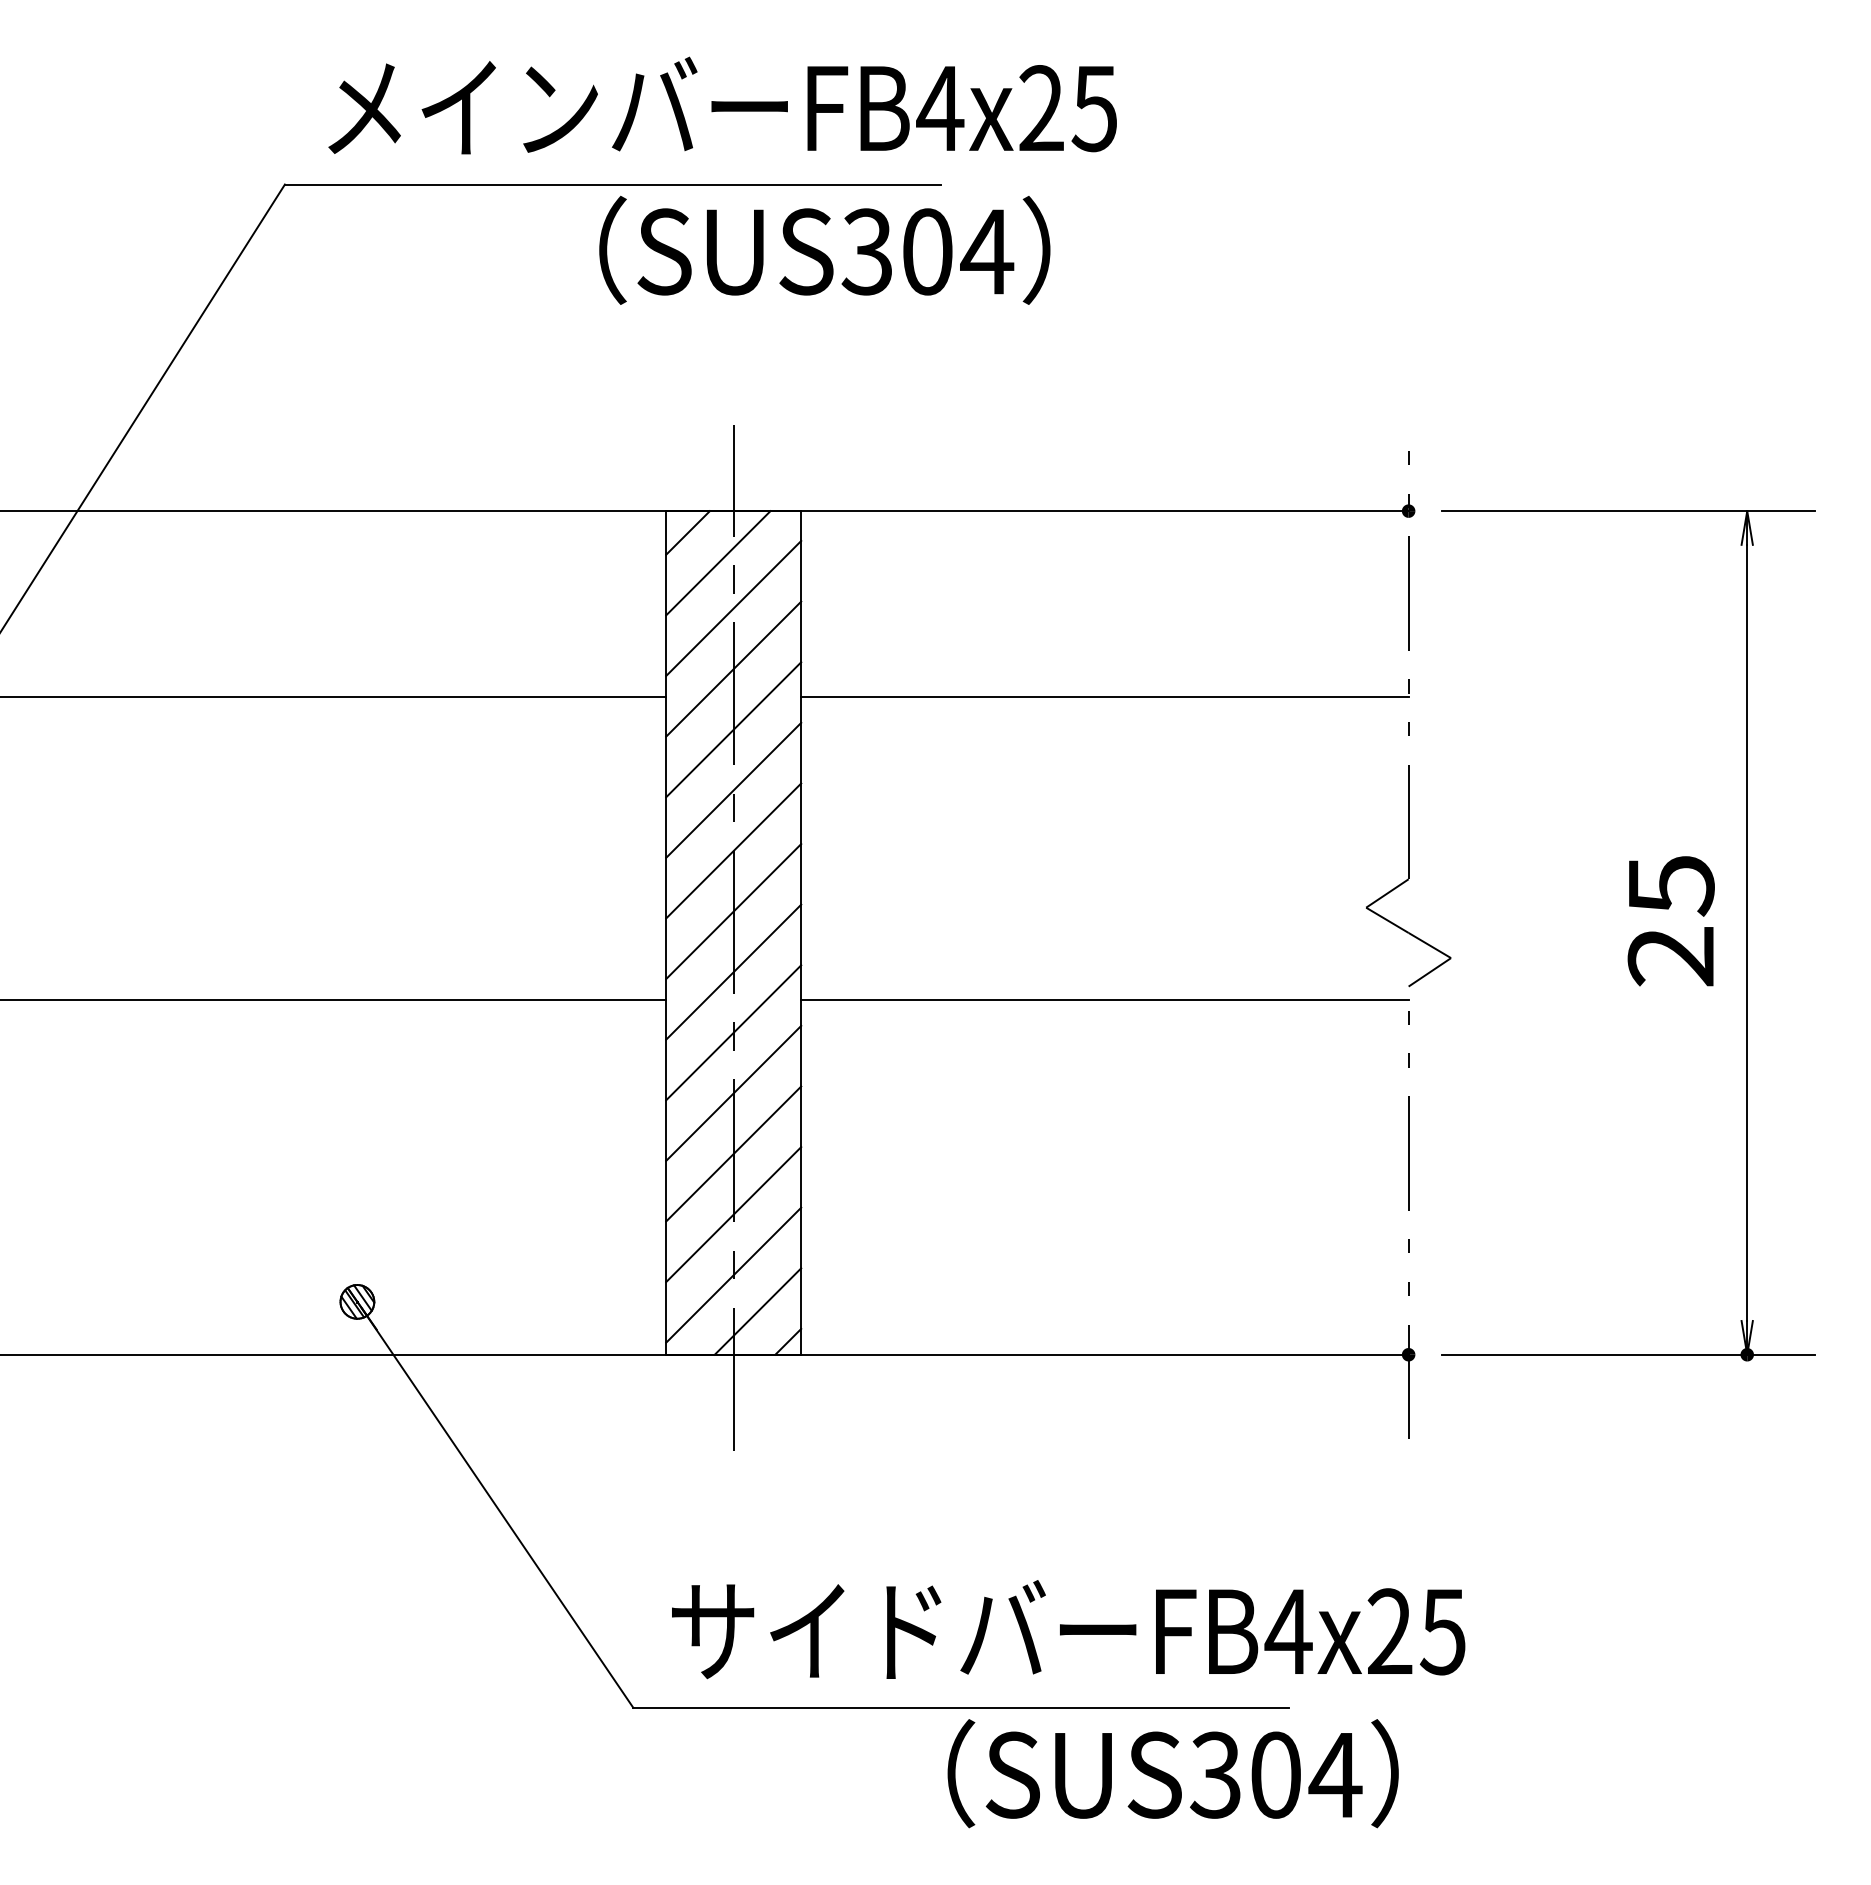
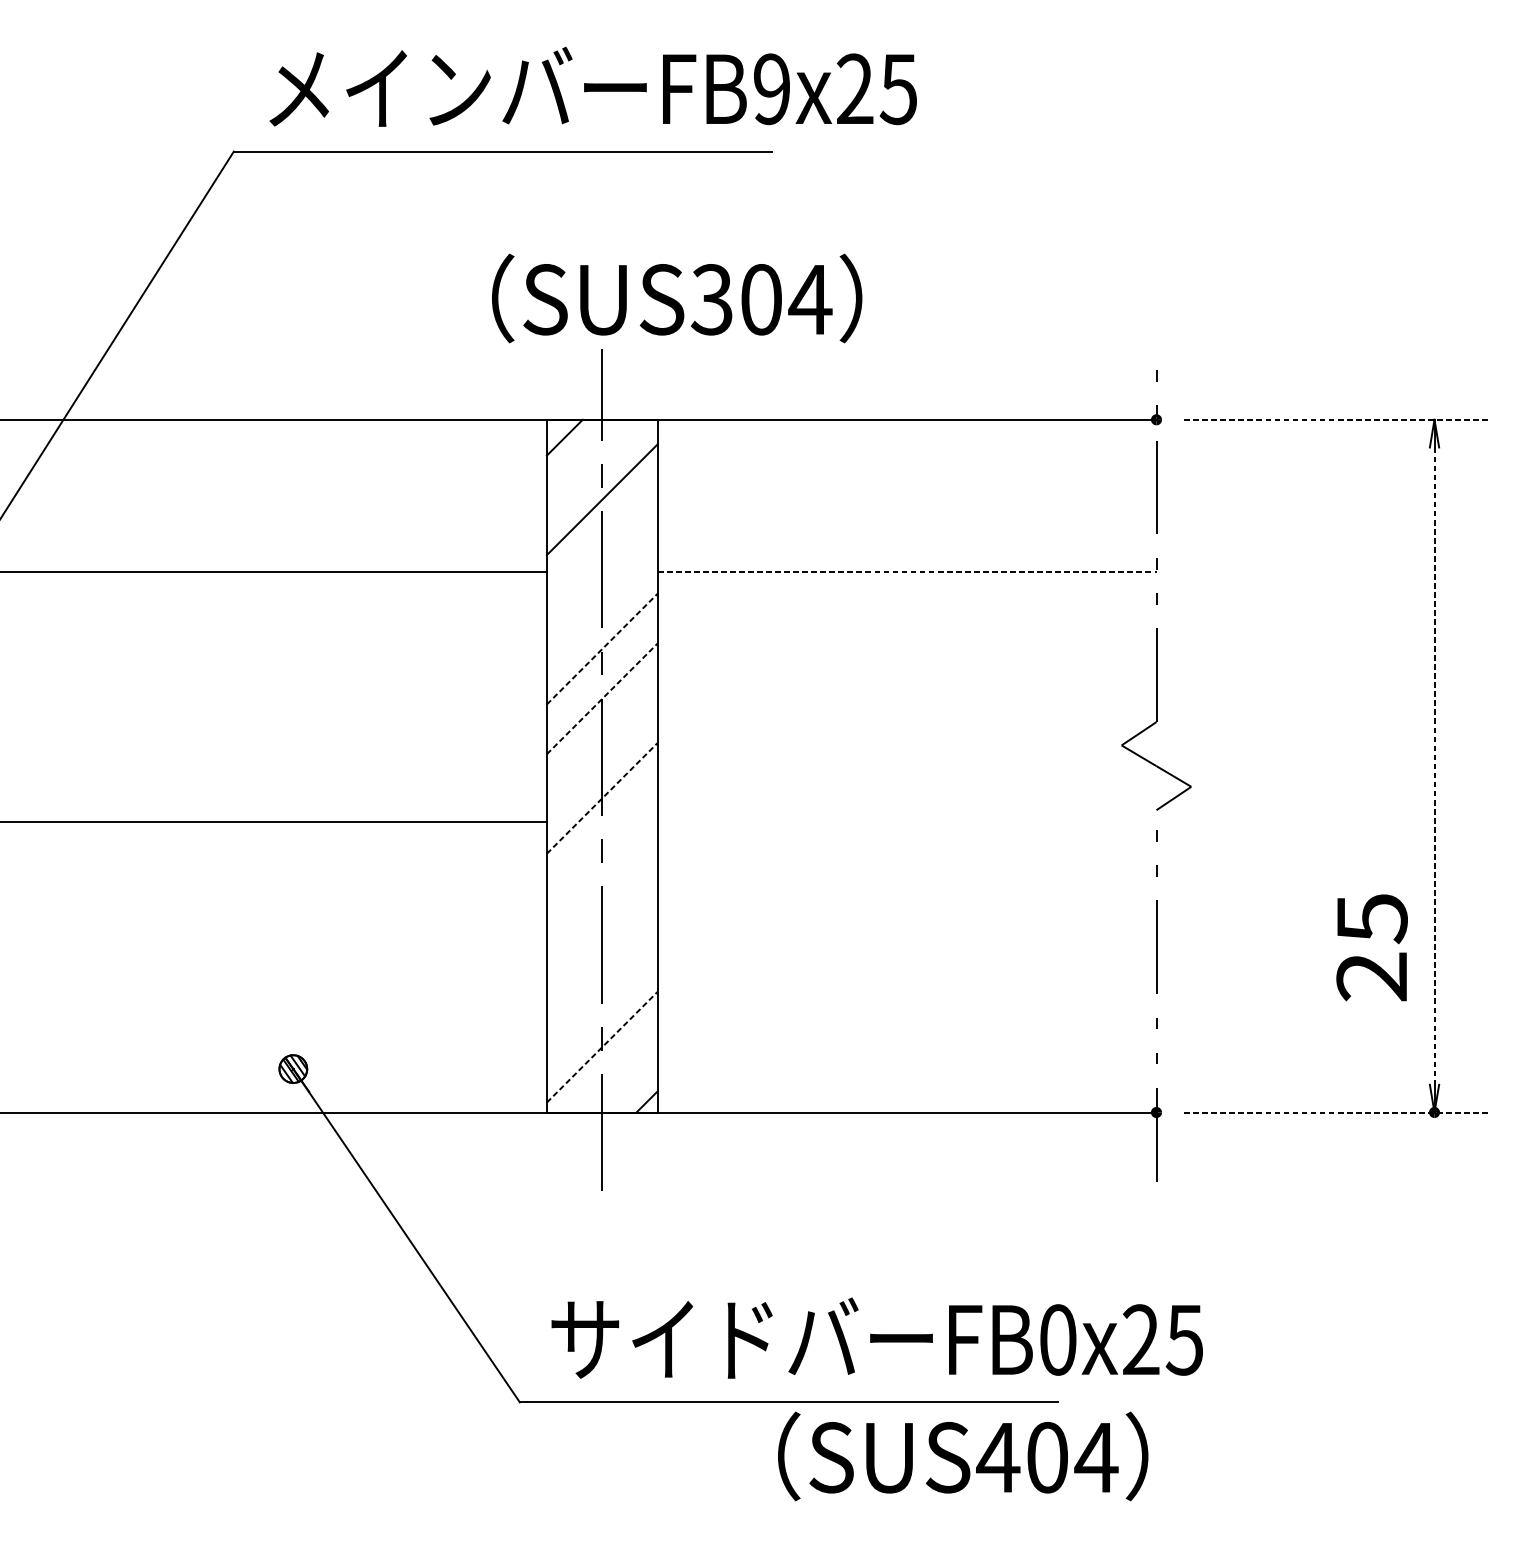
text: (940, 108) -> (772, 89), FB4x25 -> FB9x25
text: (824, 249) -> (676, 297), moved
line: (1629, 511) -> (1337, 420), solid -> dashed
line: (718, 563) -> (589, 462), removed
line: (733, 668) -> (602, 549), removed
line: (1104, 696) -> (906, 572), solid -> dashed
line: (733, 729) -> (602, 599), removed
line: (734, 789) -> (602, 648), solid -> dashed
line: (734, 850) -> (602, 698), solid -> dashed
line: (733, 911) -> (602, 748), removed
text: (1670, 921) -> (1371, 948), moved
line: (1747, 933) -> (1434, 766), solid -> dashed
line: (734, 971) -> (602, 797), solid -> dashed
line: (1104, 1000) -> (906, 821), removed
line: (733, 1032) -> (602, 847), removed
line: (733, 1092) -> (602, 897), removed
line: (733, 1153) -> (602, 947), removed
line: (733, 1214) -> (602, 997), removed
line: (734, 1274) -> (602, 1046), solid -> dashed
line: (757, 1311) -> (621, 1076), removed
line: (1629, 1354) -> (1337, 1112), solid -> dashed
text: (1288, 1631) -> (1057, 1339), FB4x25 -> FB0x25
text: (1215, 1774) -> (997, 1457), SUS304 -> SUS404

